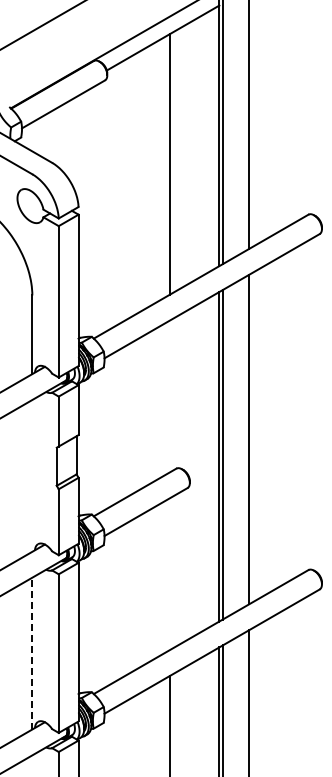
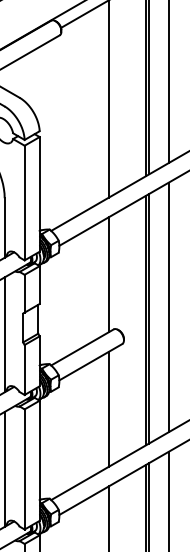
line: (170, 396) -> (109, 274), added
line: (32, 475) -> (4, 334), added
line: (170, 574) -> (109, 409), added
line: (32, 653) -> (4, 469), dashed -> solid

